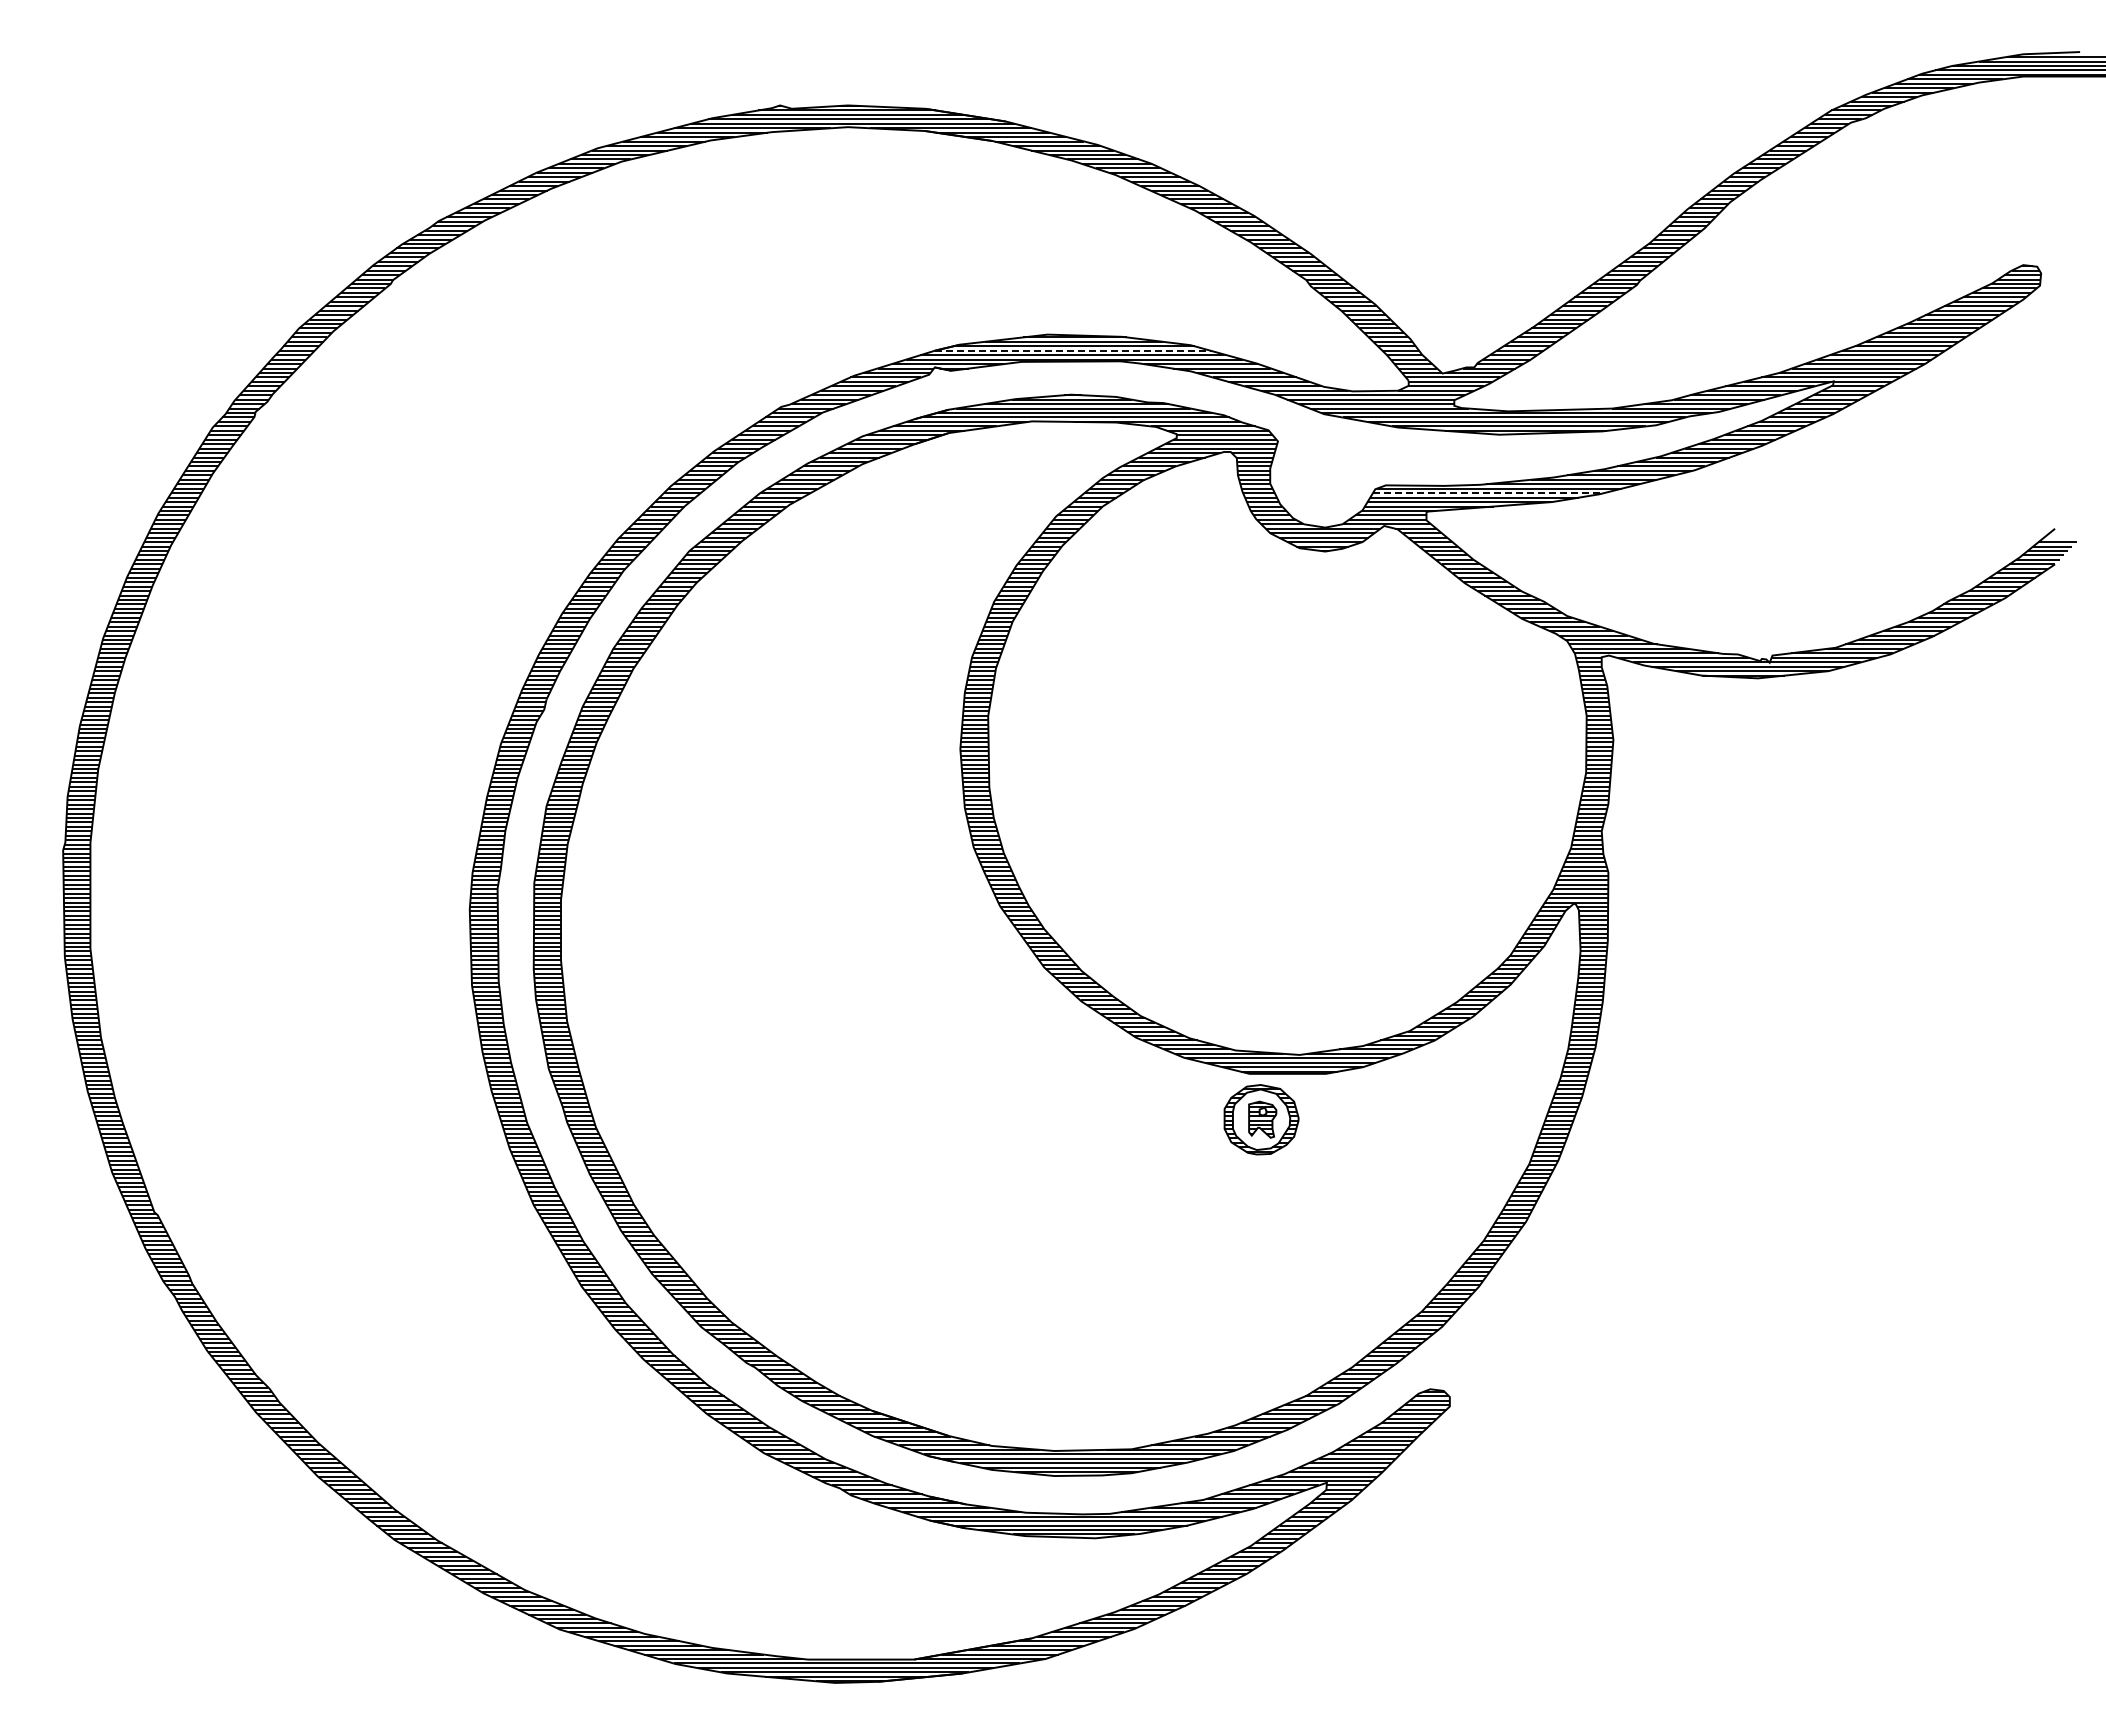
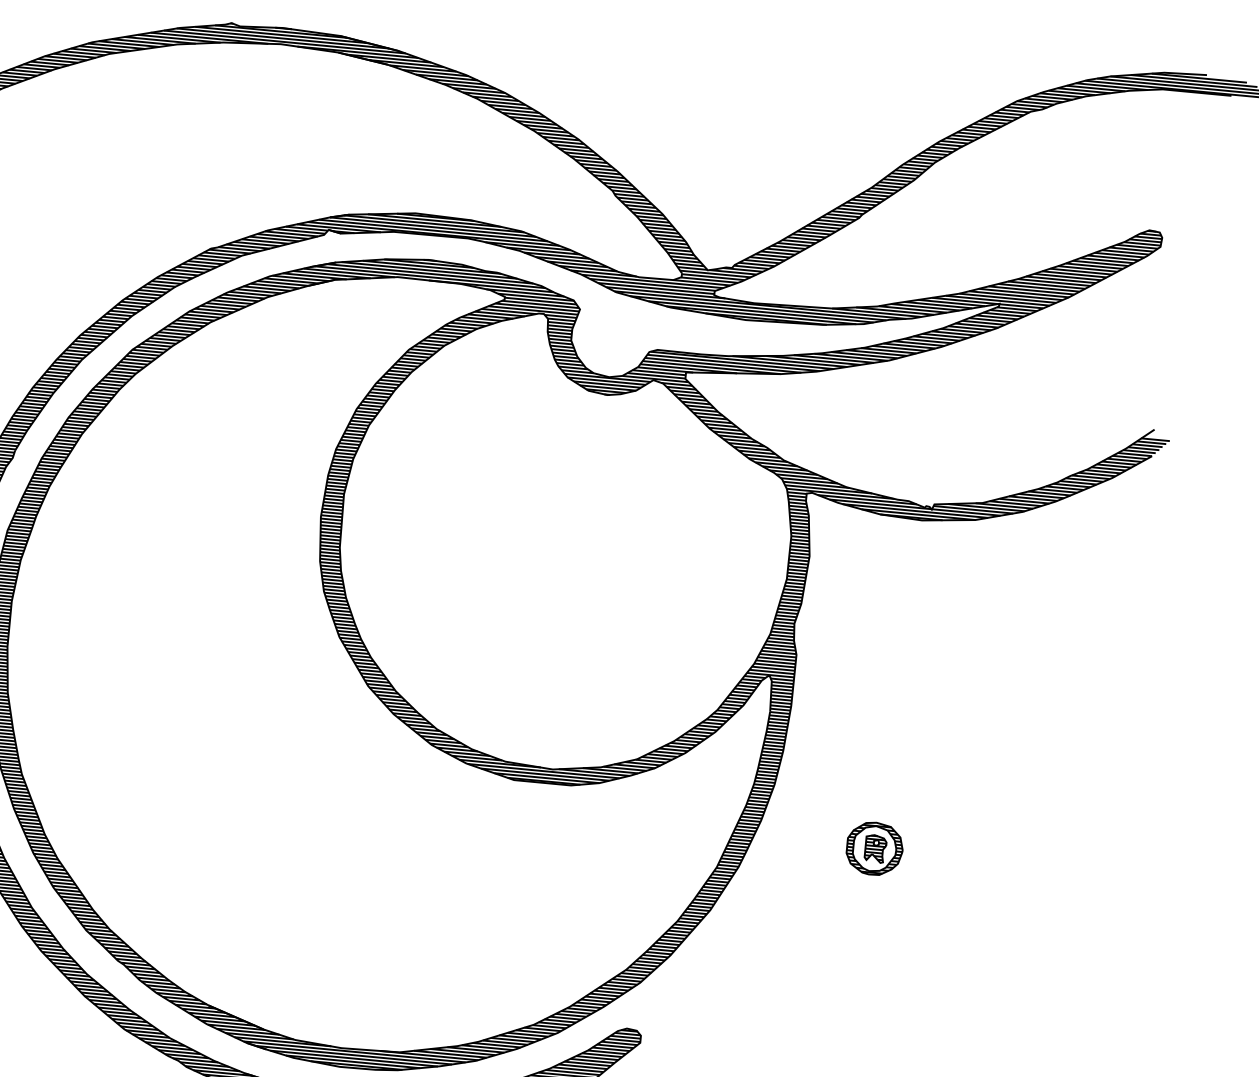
line: (1072, 350) -> (432, 226), dashed -> solid
line: (1489, 493) -> (734, 363), dashed -> solid
part: (1261, 1119) -> (874, 848), moved

